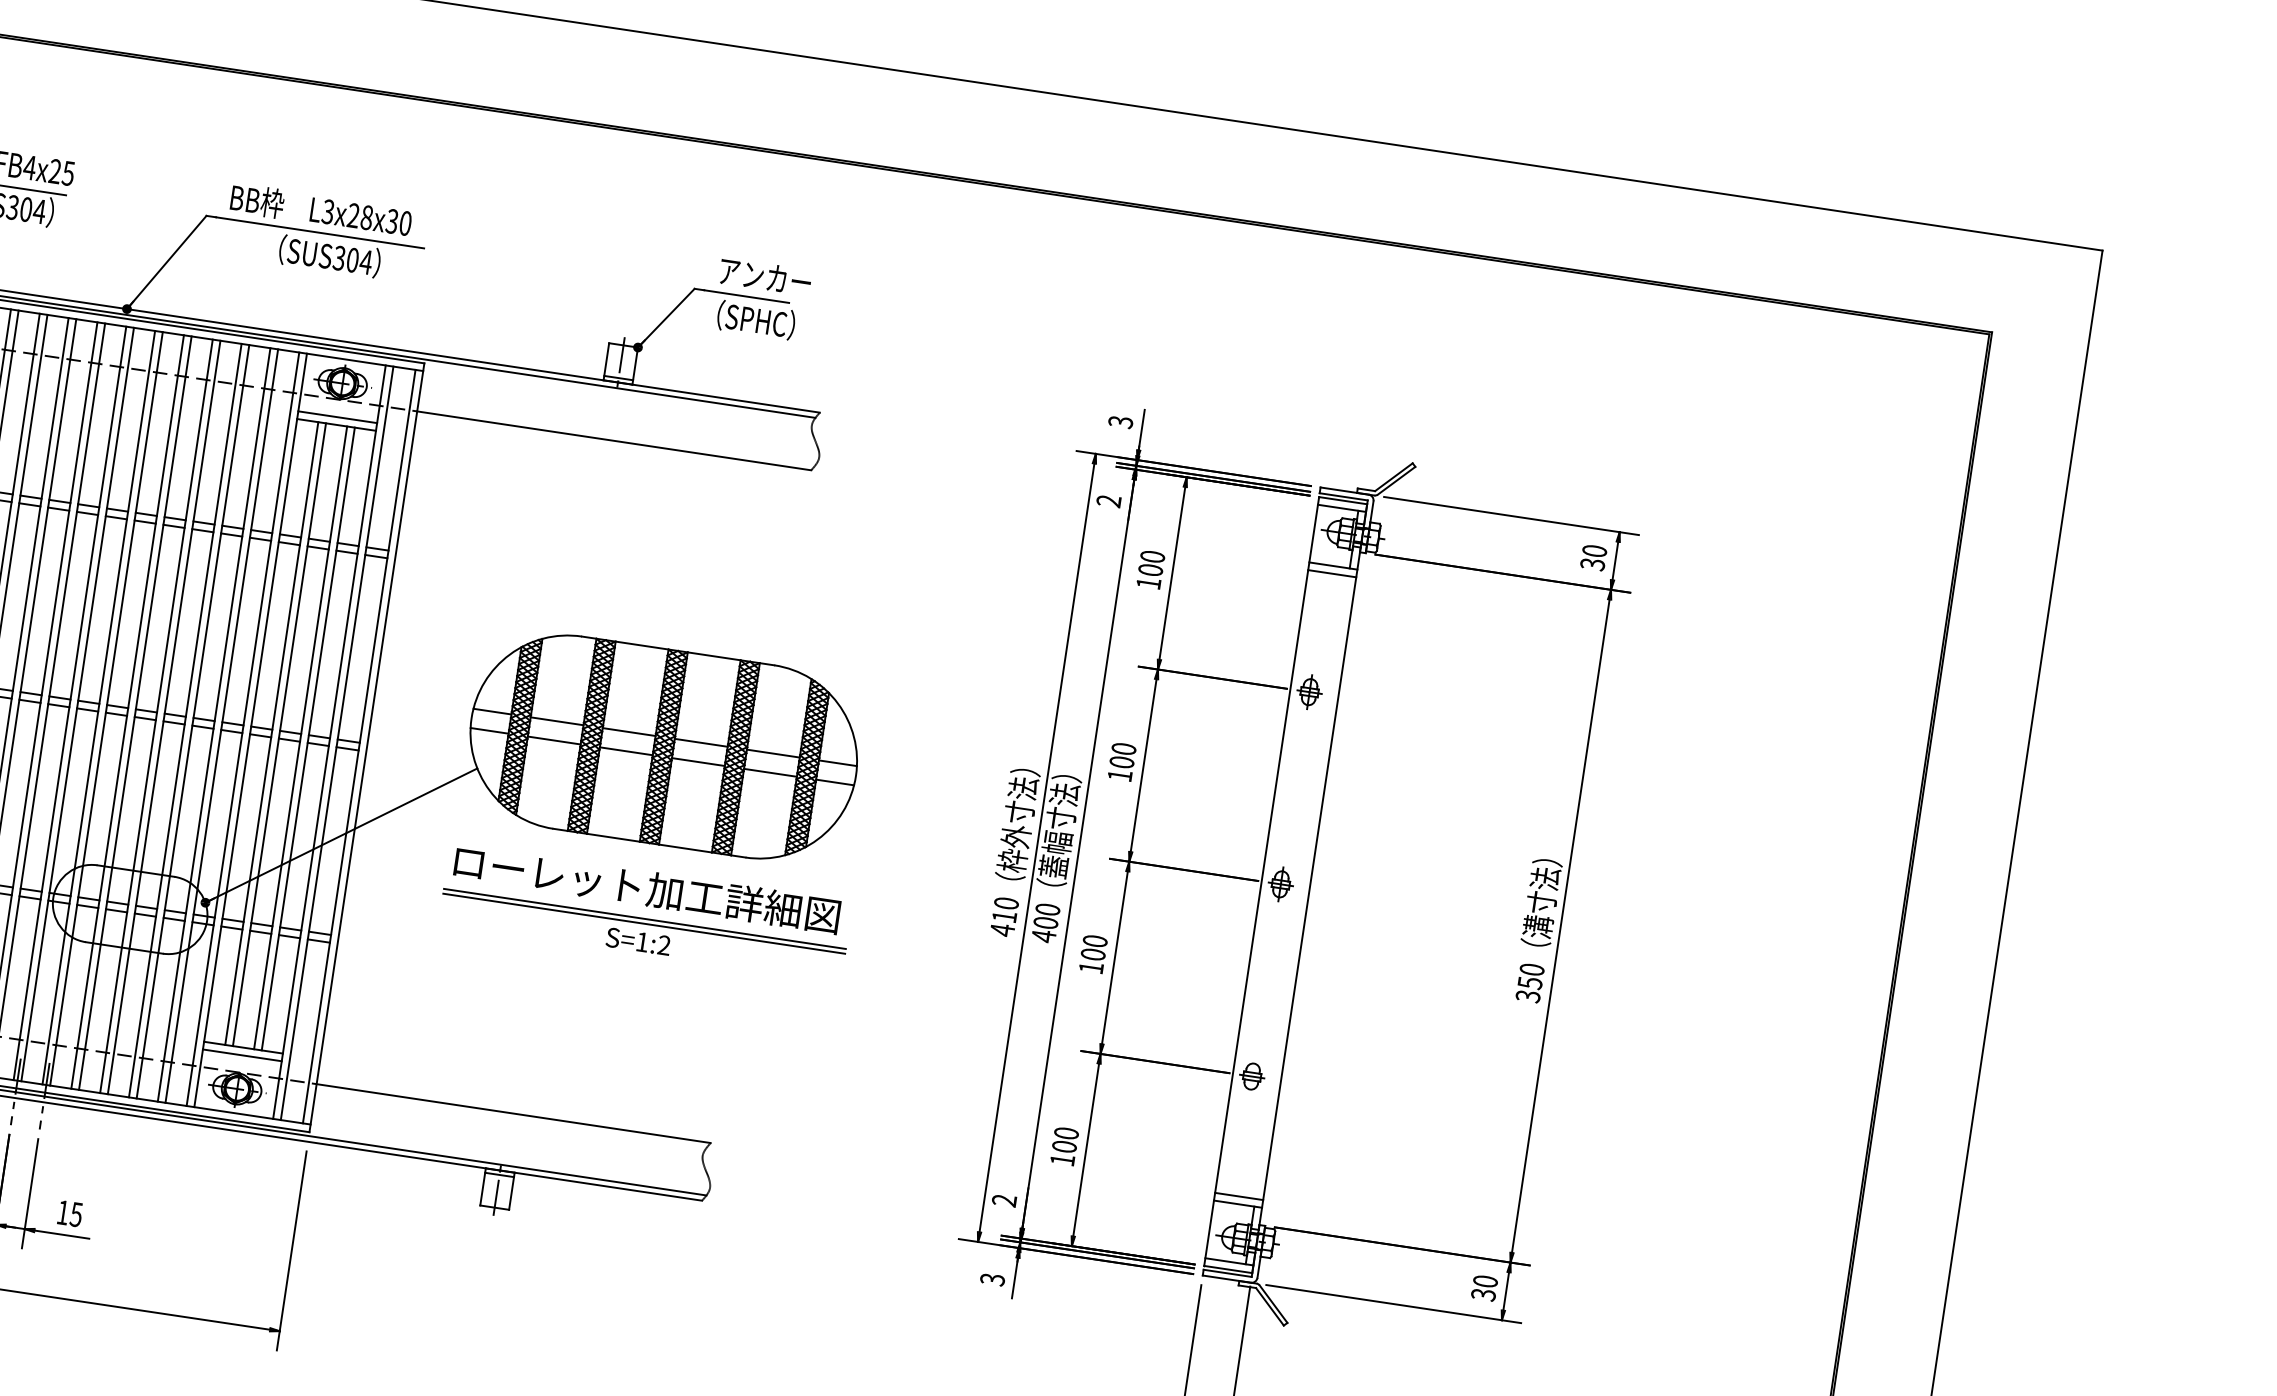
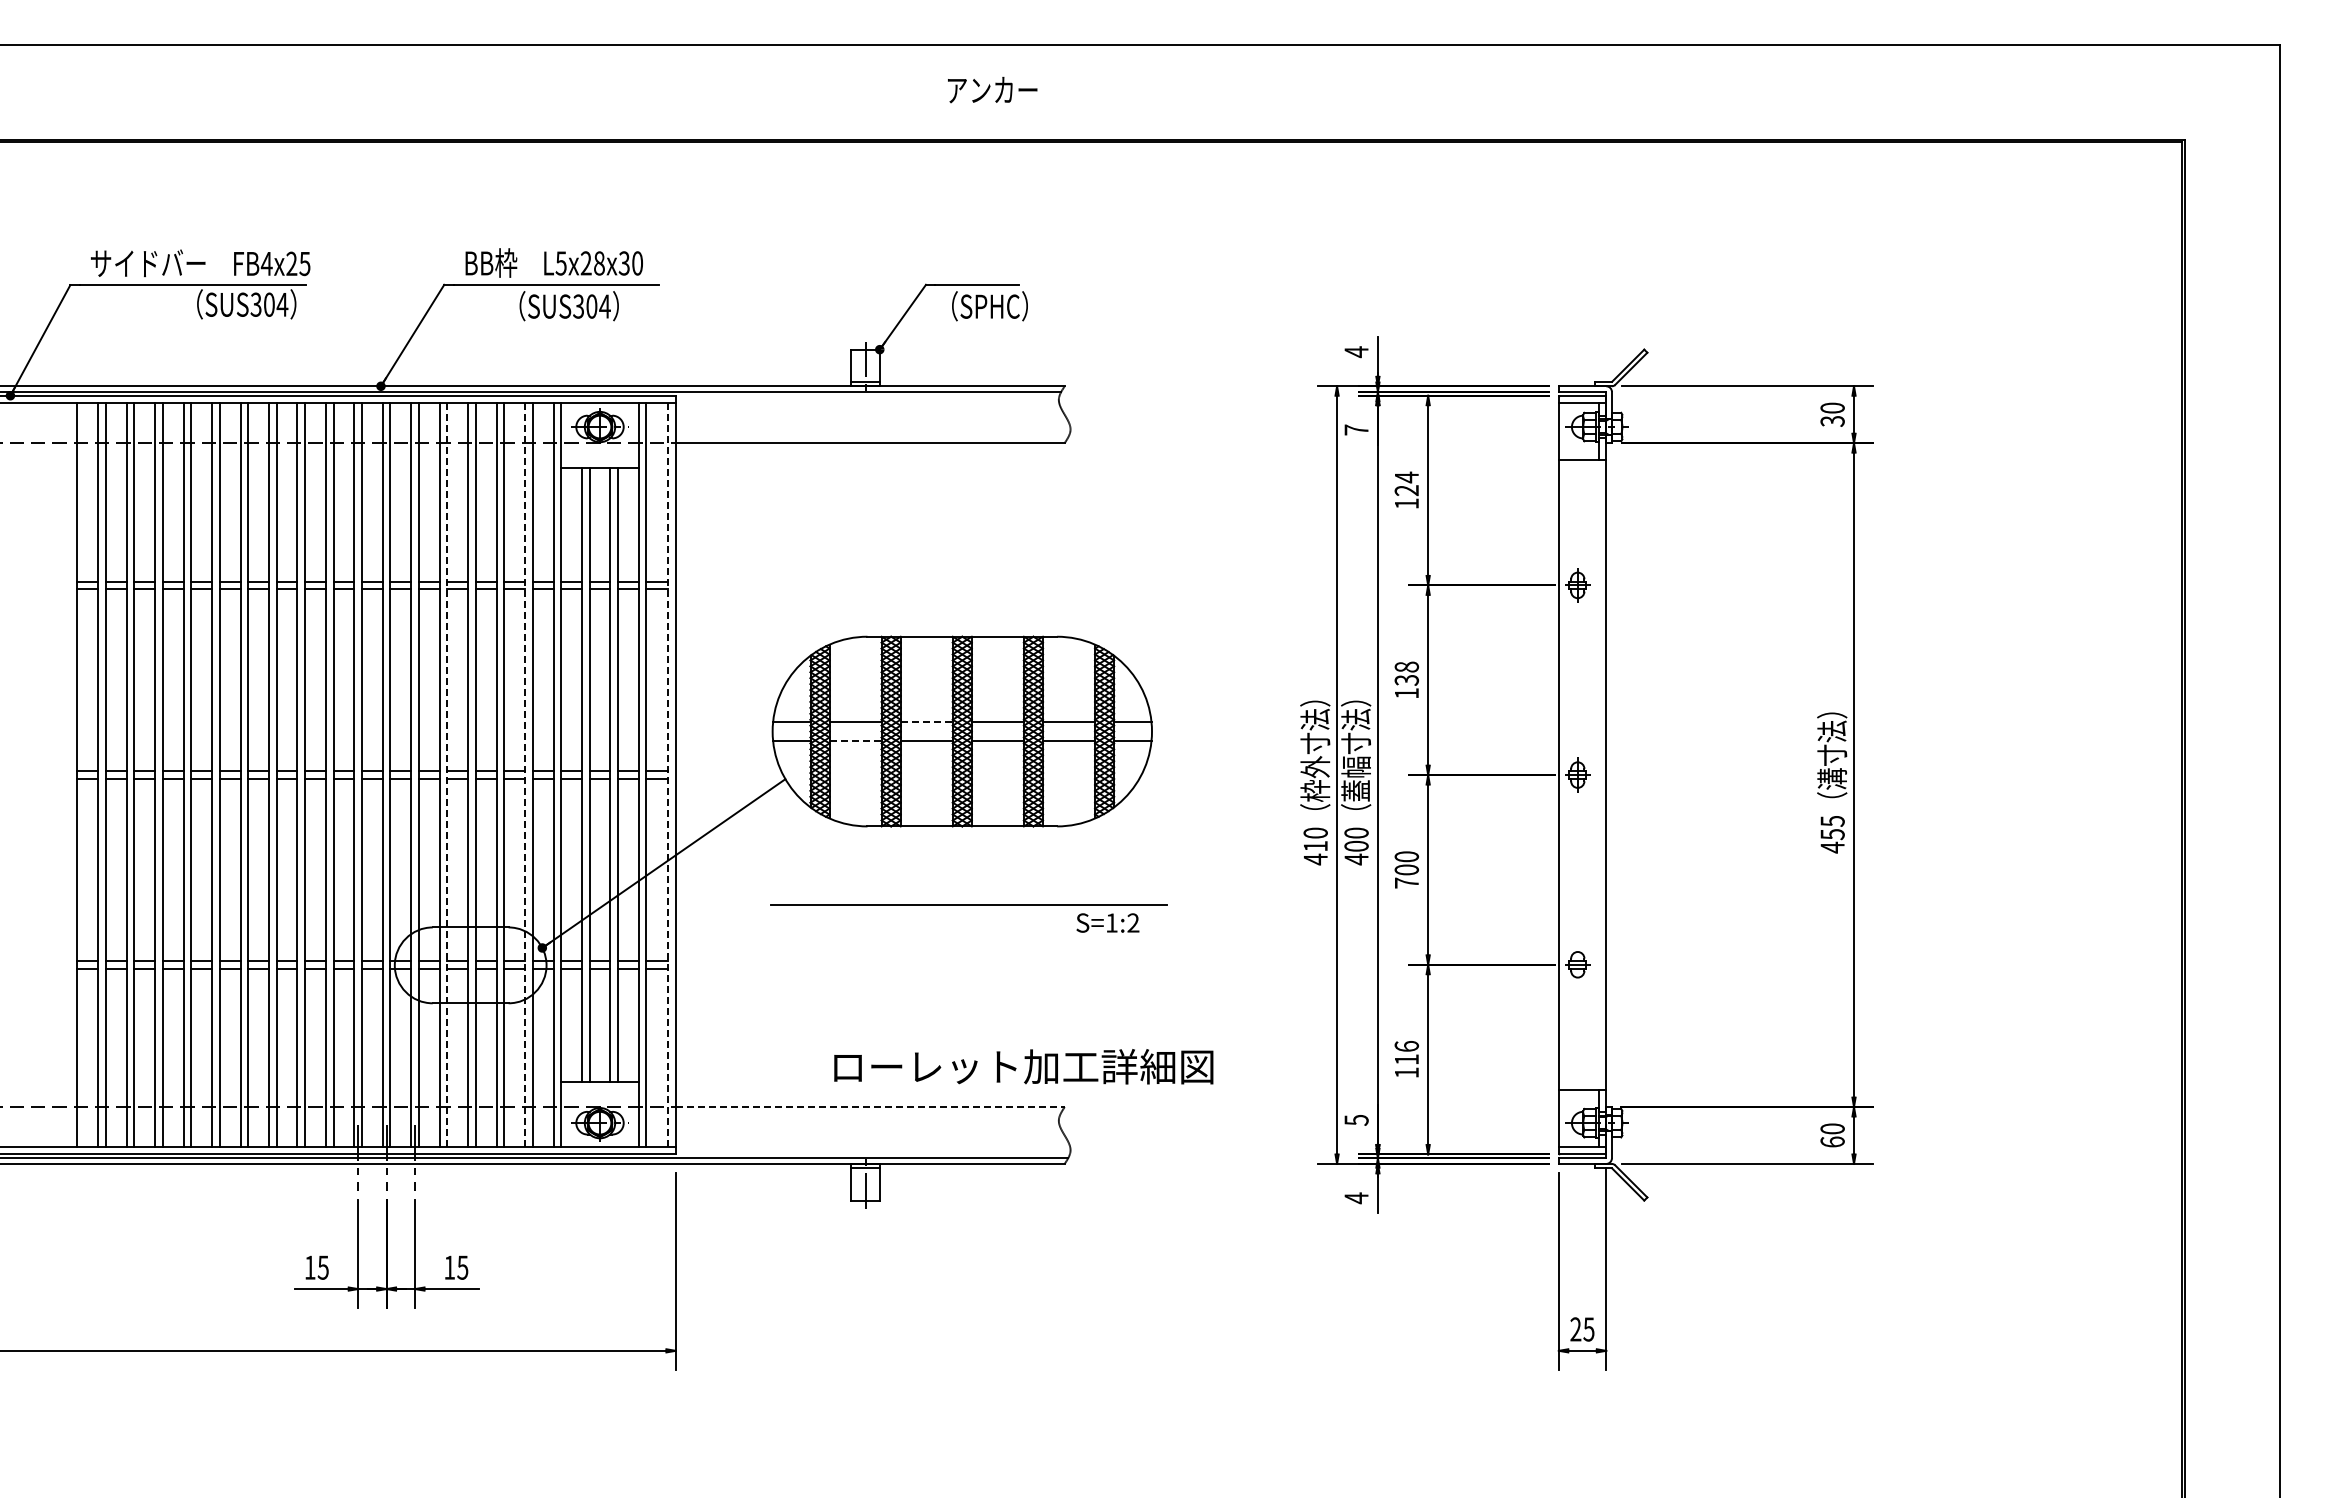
text: (328, 211) -> (561, 262), L3x28x30 -> L5x28x30
text: (765, 276) -> (992, 89), moved
line: (337, 417) -> (599, 460), removed
text: (1120, 422) -> (1356, 352), 3 -> 4
text: (1108, 500) -> (1356, 429), 2 -> 7
text: (1151, 562) -> (1406, 483), 100 -> 124
line: (1332, 573) -> (1582, 467), removed
line: (135, 713) -> (447, 775), solid -> dashed
line: (214, 725) -> (525, 775), solid -> dashed
line: (629, 732) -> (927, 722), solid -> dashed
line: (555, 741) -> (856, 741), solid -> dashed
line: (359, 747) -> (668, 775), solid -> dashed
text: (1122, 755) -> (1406, 673), 100 -> 138
text: (646, 888) -> (1023, 1066), moved
line: (644, 919) -> (968, 900), removed
text: (638, 941) -> (1107, 922), moved
text: (1091, 967) -> (1406, 882), 100 -> 700
text: (1530, 983) -> (1832, 834), 350 -> 455
line: (241, 1054) -> (599, 1089), removed
line: (513, 1114) -> (870, 1107), solid -> dashed
text: (1065, 1139) -> (1406, 1052), 100 -> 116
line: (1239, 1196) -> (1582, 1082), removed
text: (1004, 1199) -> (1356, 1119), 2 -> 5
text: (992, 1279) -> (1356, 1198), 3 -> 4
text: (1483, 1294) -> (1832, 1141), 30 -> 60

